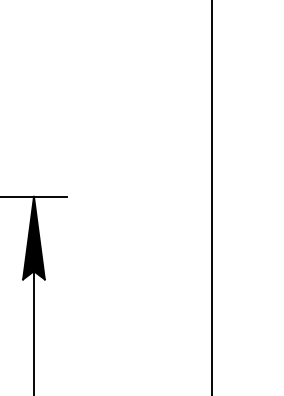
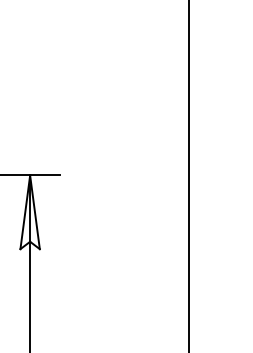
fill: (33, 238) -> (29, 212), removed

